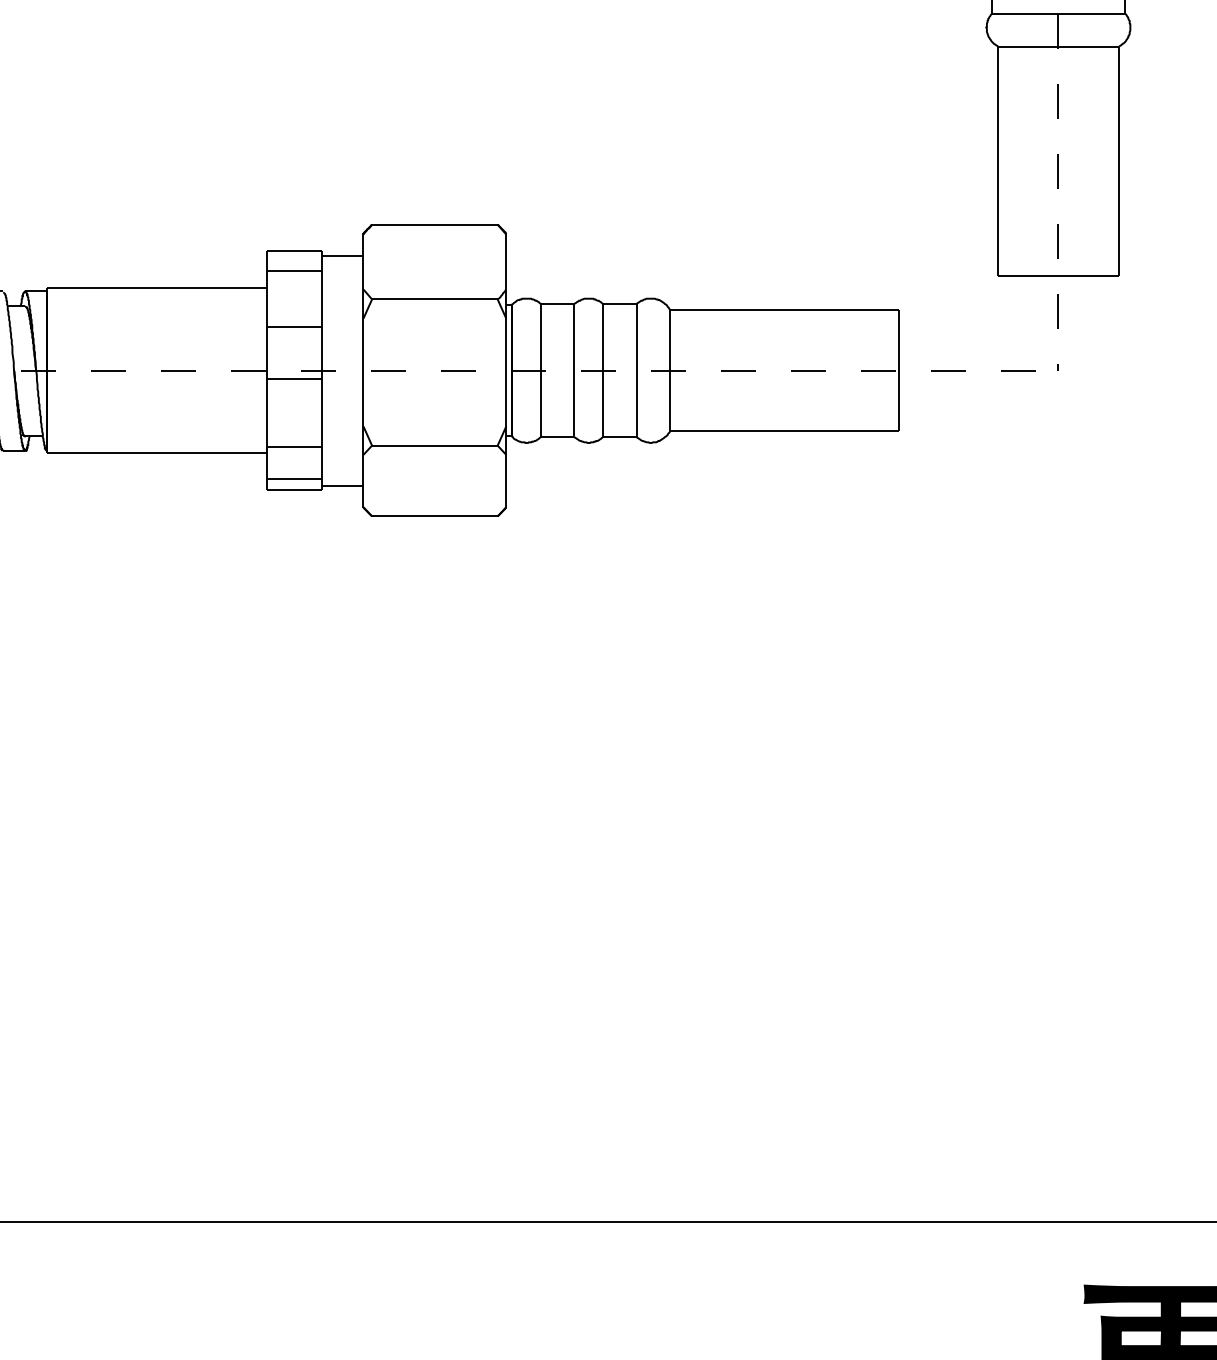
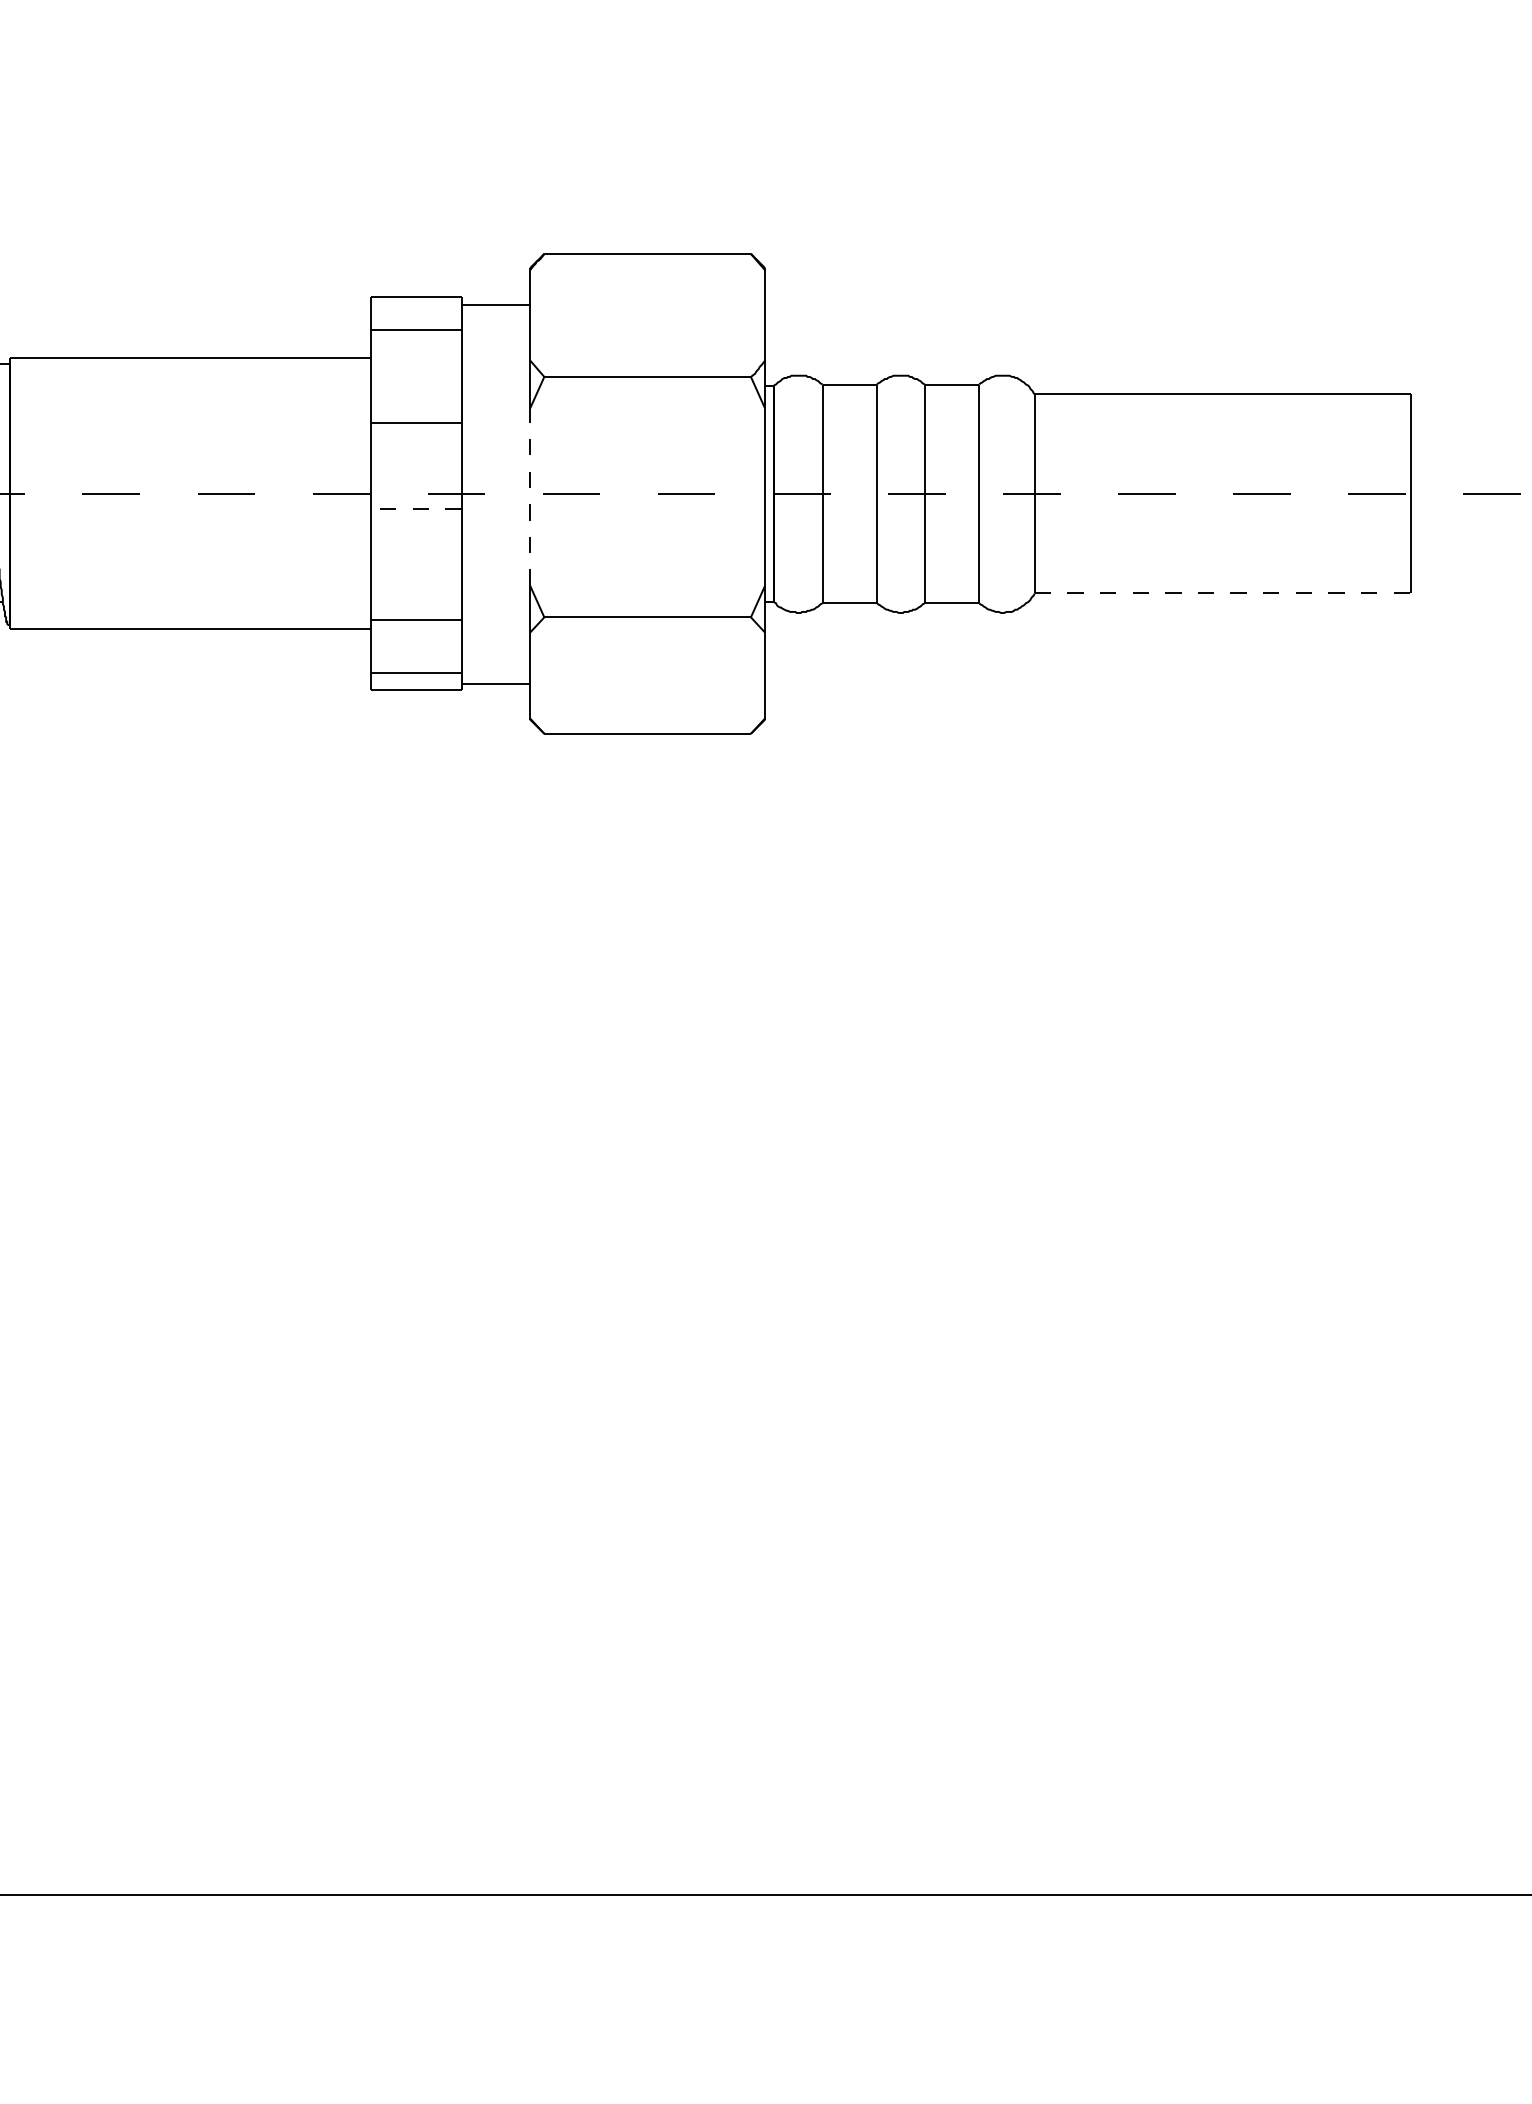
line: (363, 372) -> (530, 497), solid -> dashed
line: (293, 379) -> (415, 508), solid -> dashed
line: (785, 431) -> (1224, 594), solid -> dashed

